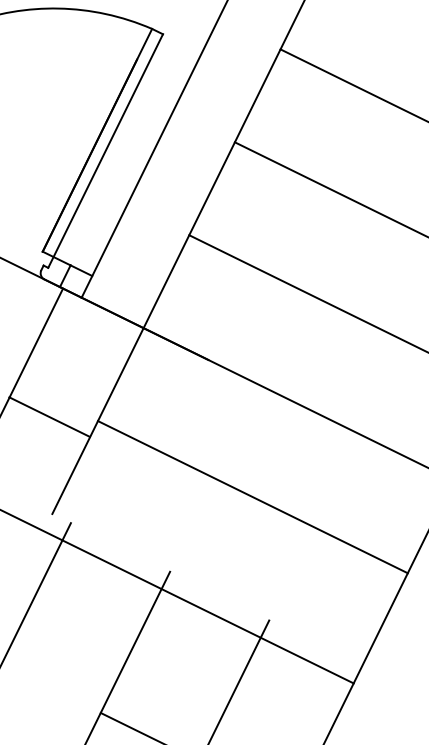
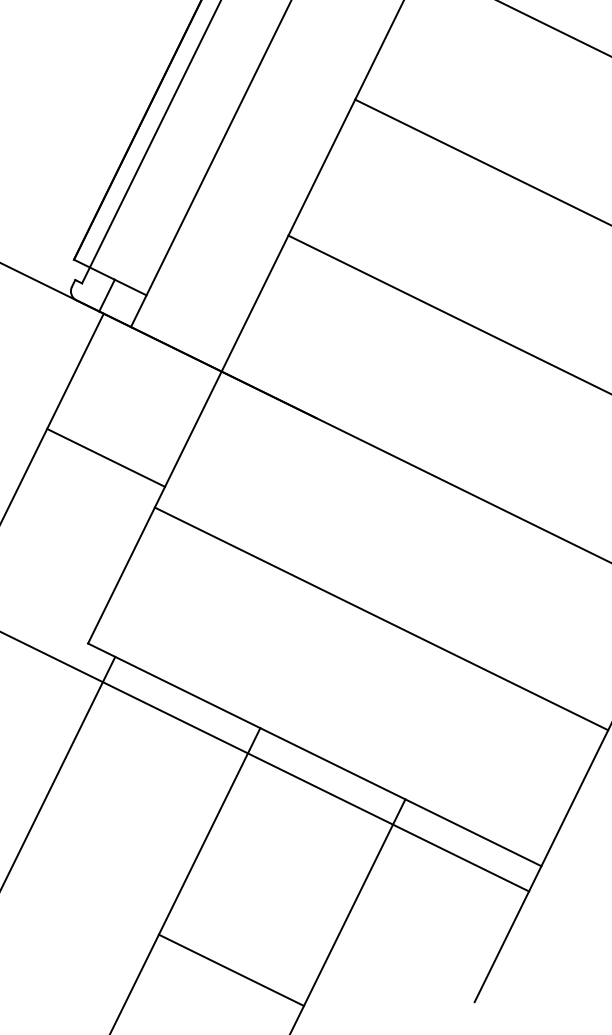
line: (49, 416) -> (105, 456), moved
line: (207, 590) -> (315, 755), added

